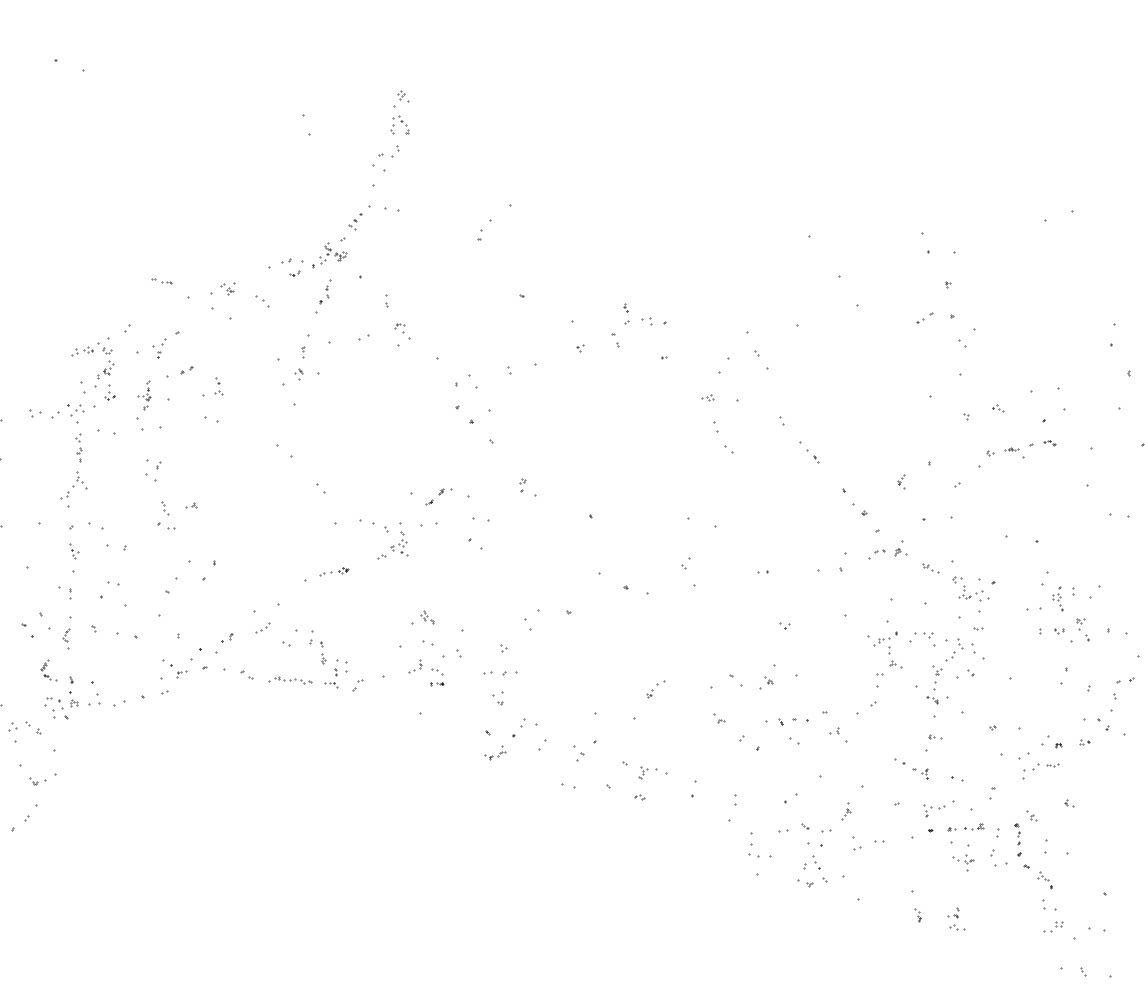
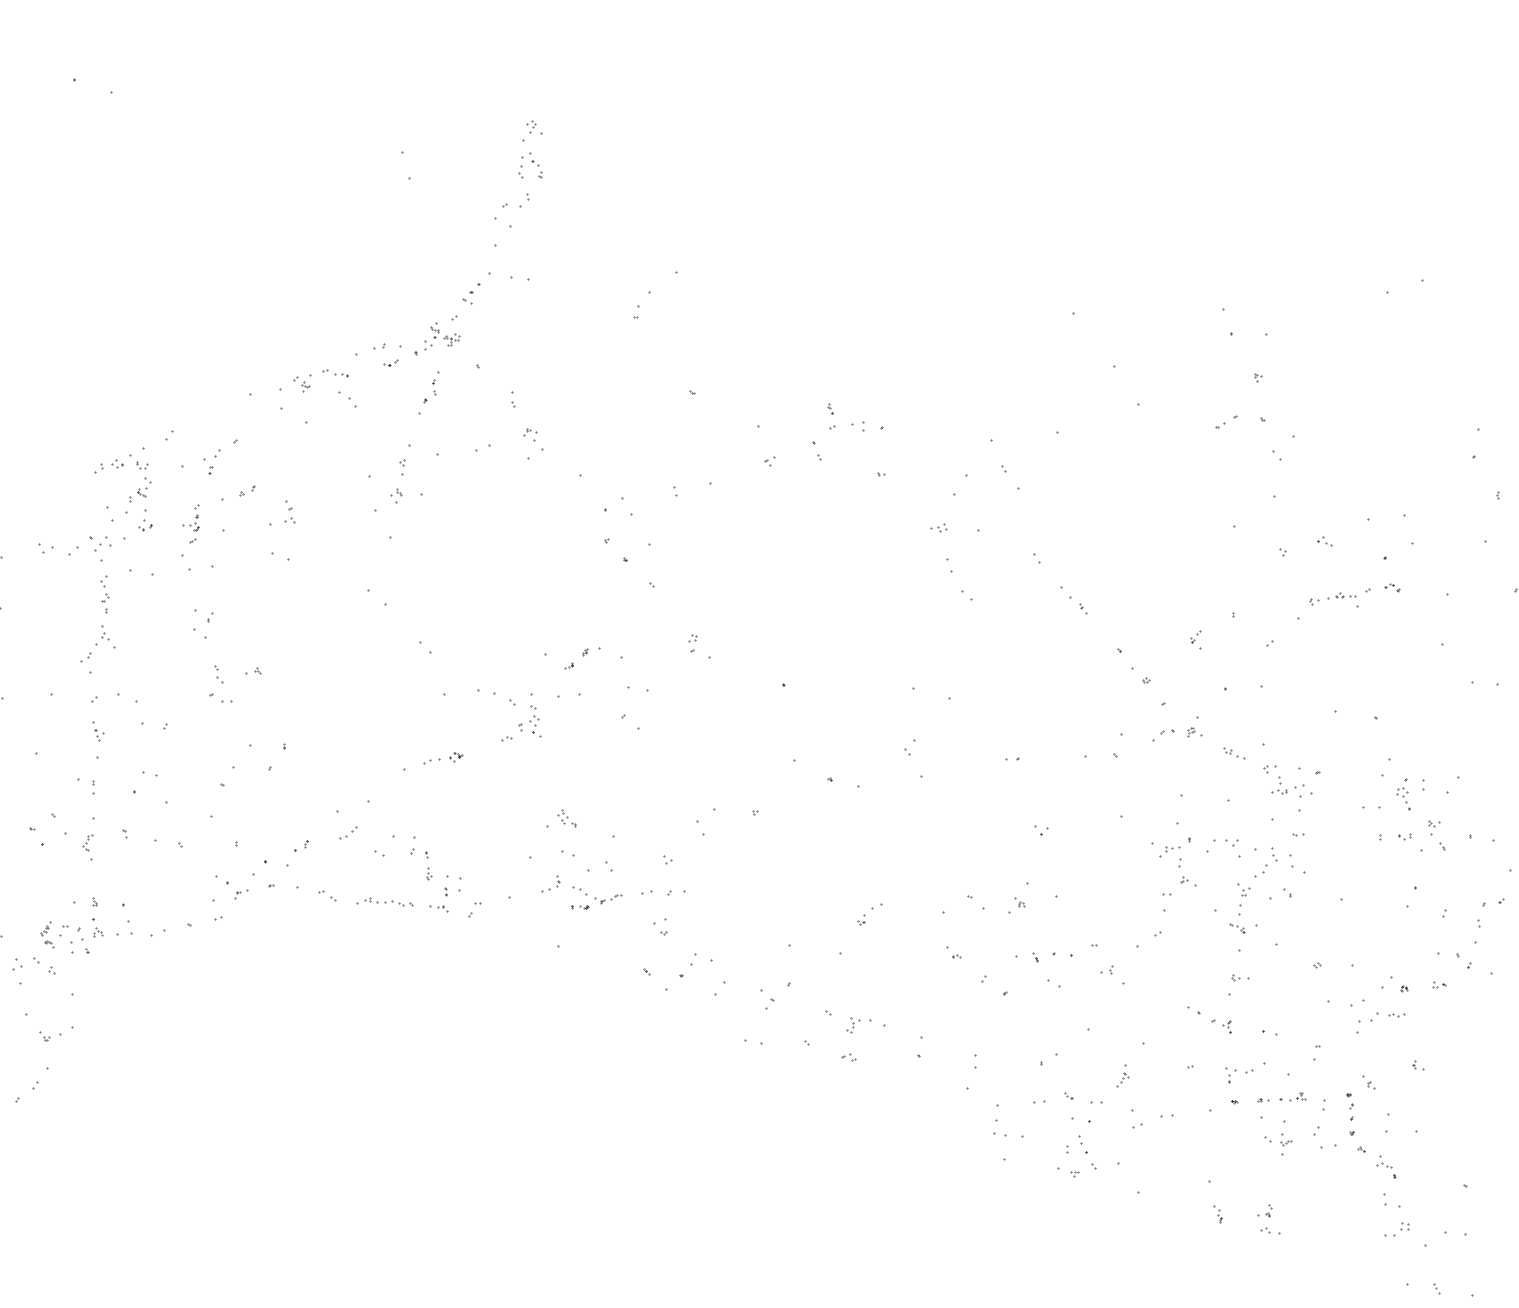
part: (161, 281) -> (335, 373), moved
part: (1011, 448) -> (1341, 595), size x1.67
part: (45, 669) -> (47, 934), moved
part: (495, 755) -> (608, 899), moved

